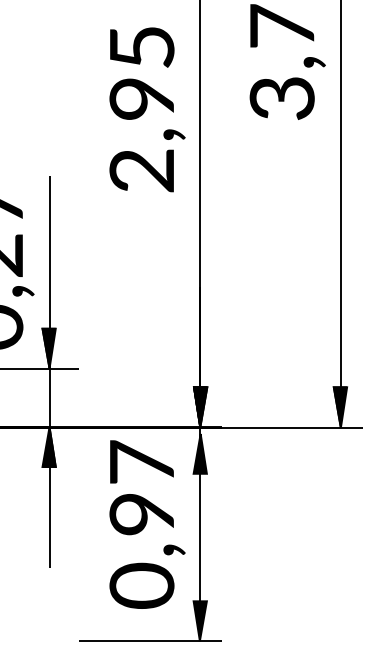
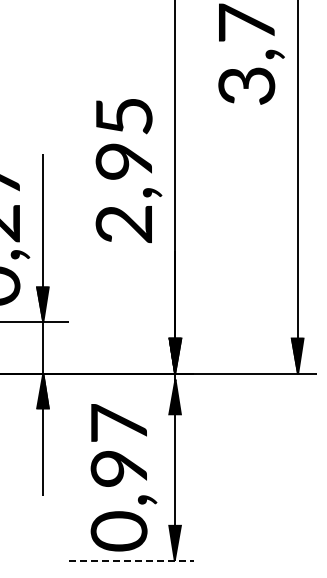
text: (146, 109) -> (128, 170), moved
text: (146, 524) -> (123, 477), moved
line: (151, 640) -> (132, 560), solid -> dashed

